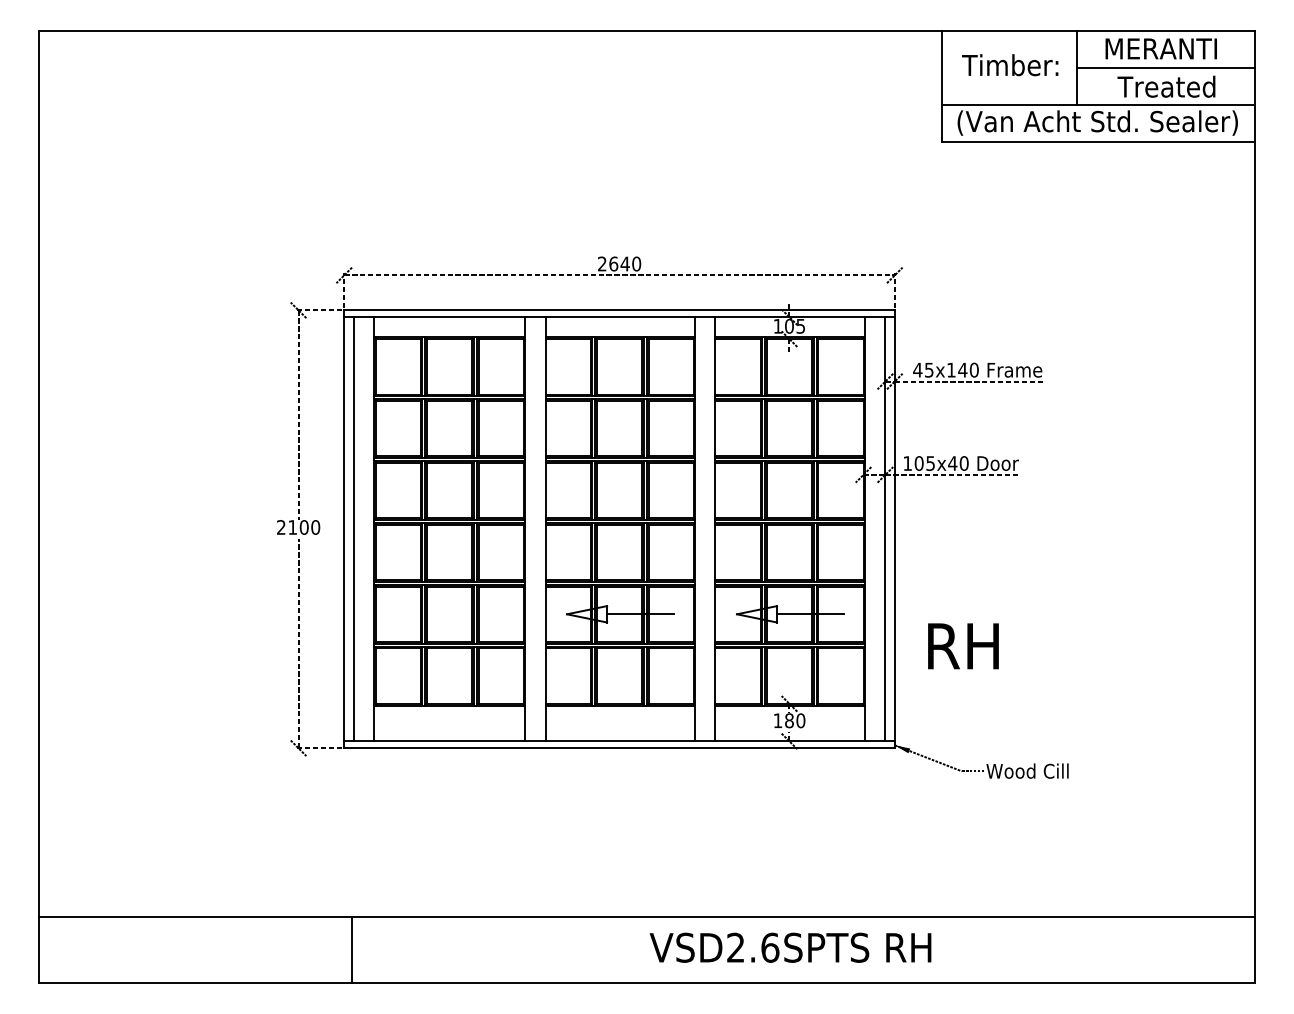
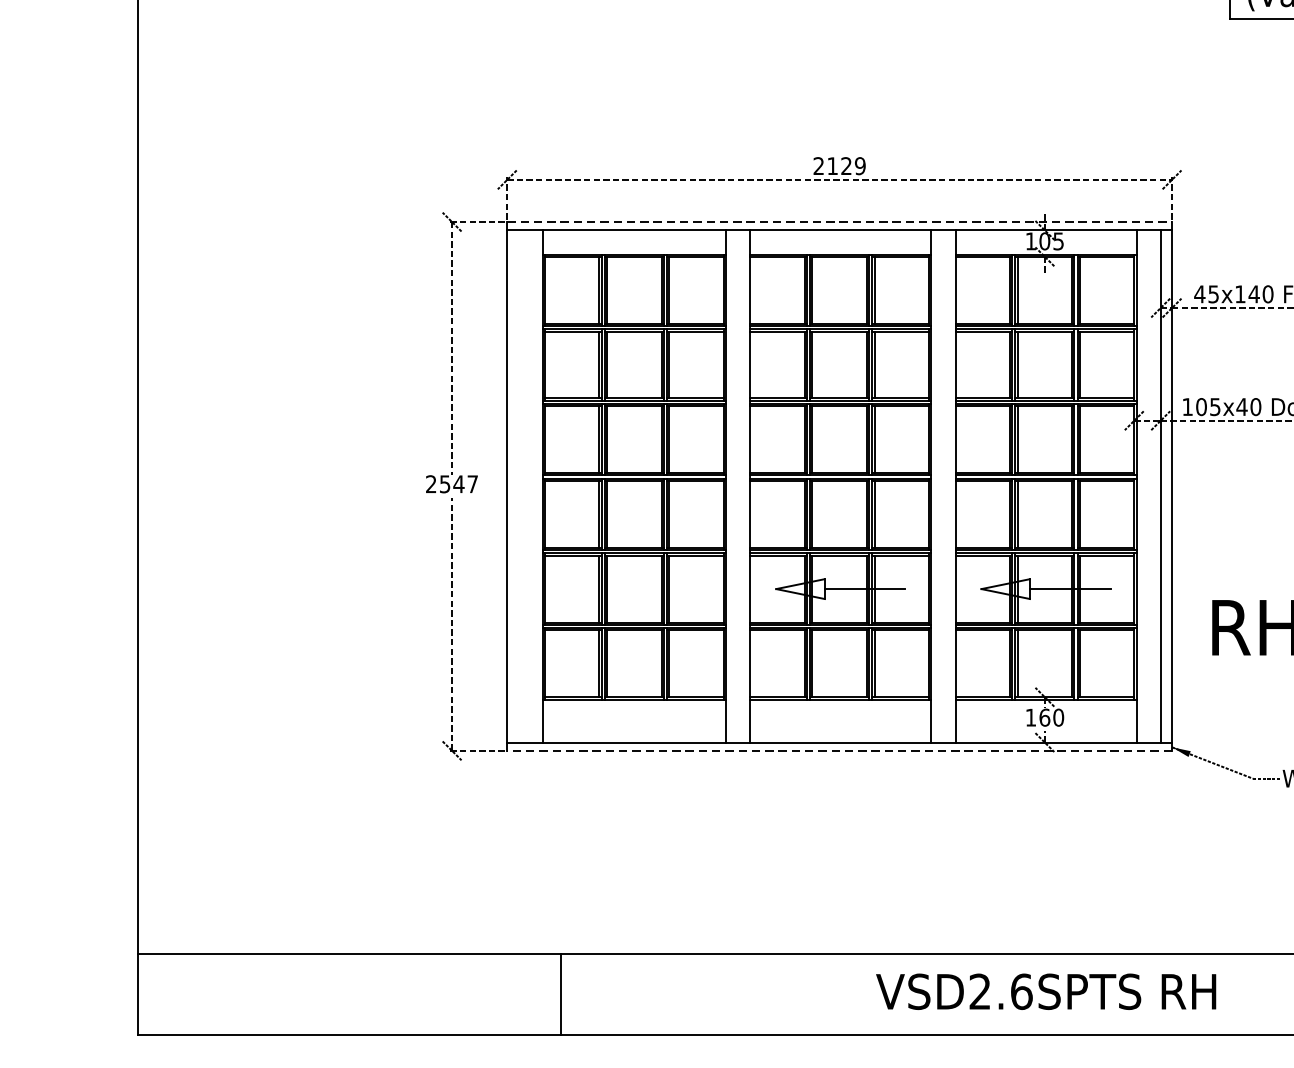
text: (625, 263) -> (846, 165), 2640 -> 2129
line: (620, 310) -> (840, 222), solid -> dashed
text: (304, 527) -> (459, 484), 2100 -> 2547
line: (353, 529) -> (518, 486), removed
text: (789, 720) -> (1044, 717), 180 -> 160
line: (619, 748) -> (839, 751), solid -> dashed
line: (351, 949) -> (560, 993), moved

